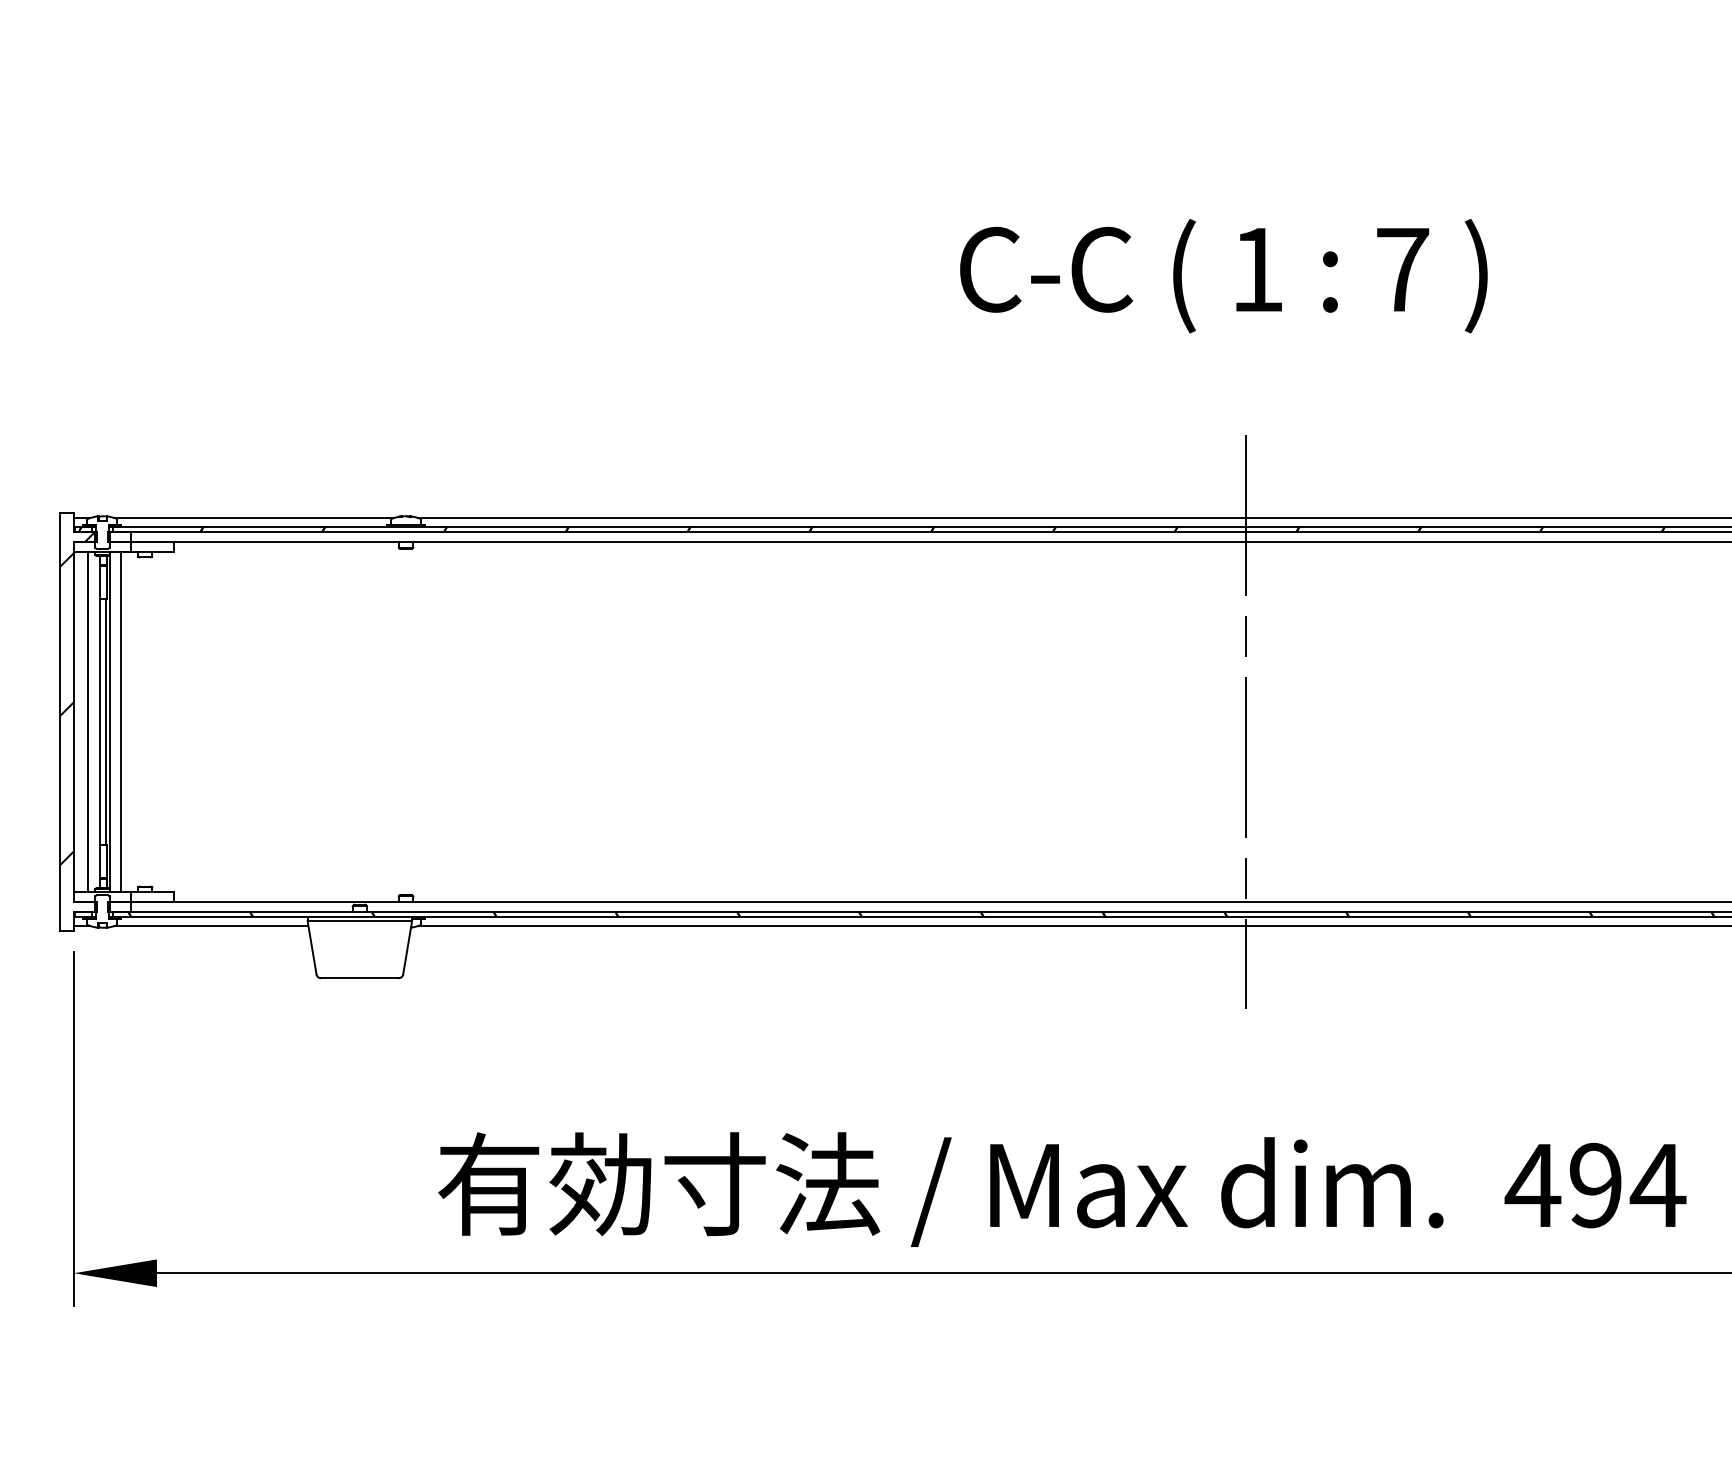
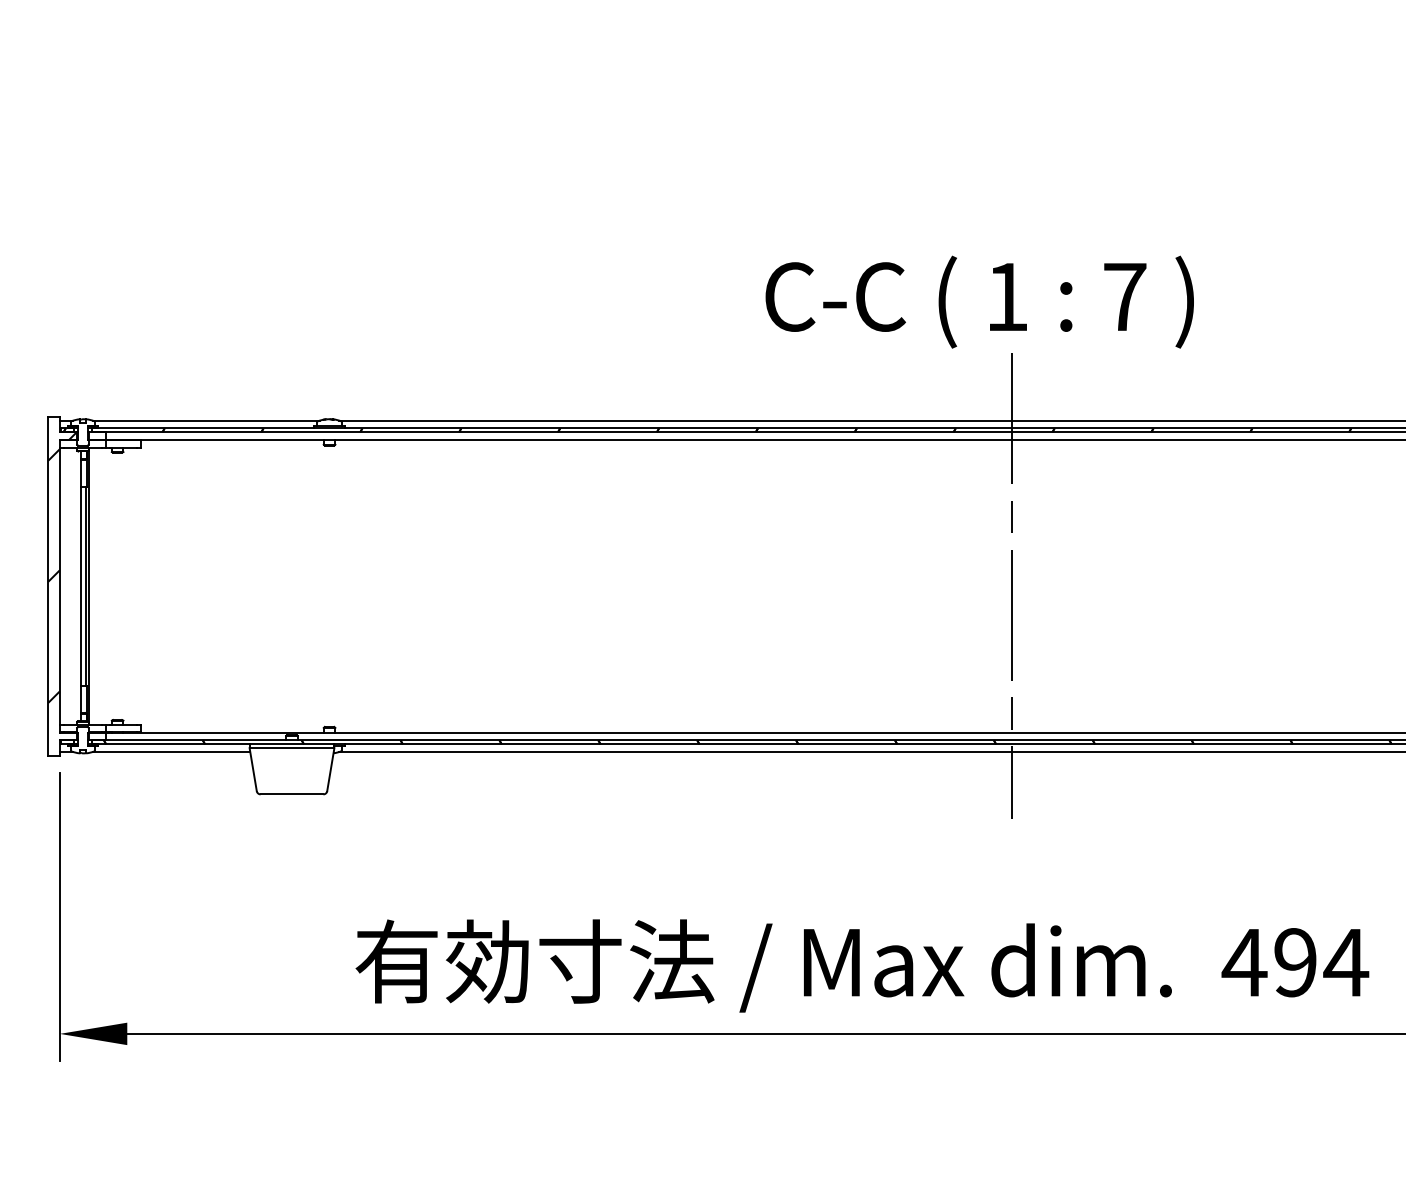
text: (1223, 276) -> (979, 302), moved
line: (88, 721) -> (71, 585), removed
line: (121, 721) -> (98, 585), removed

